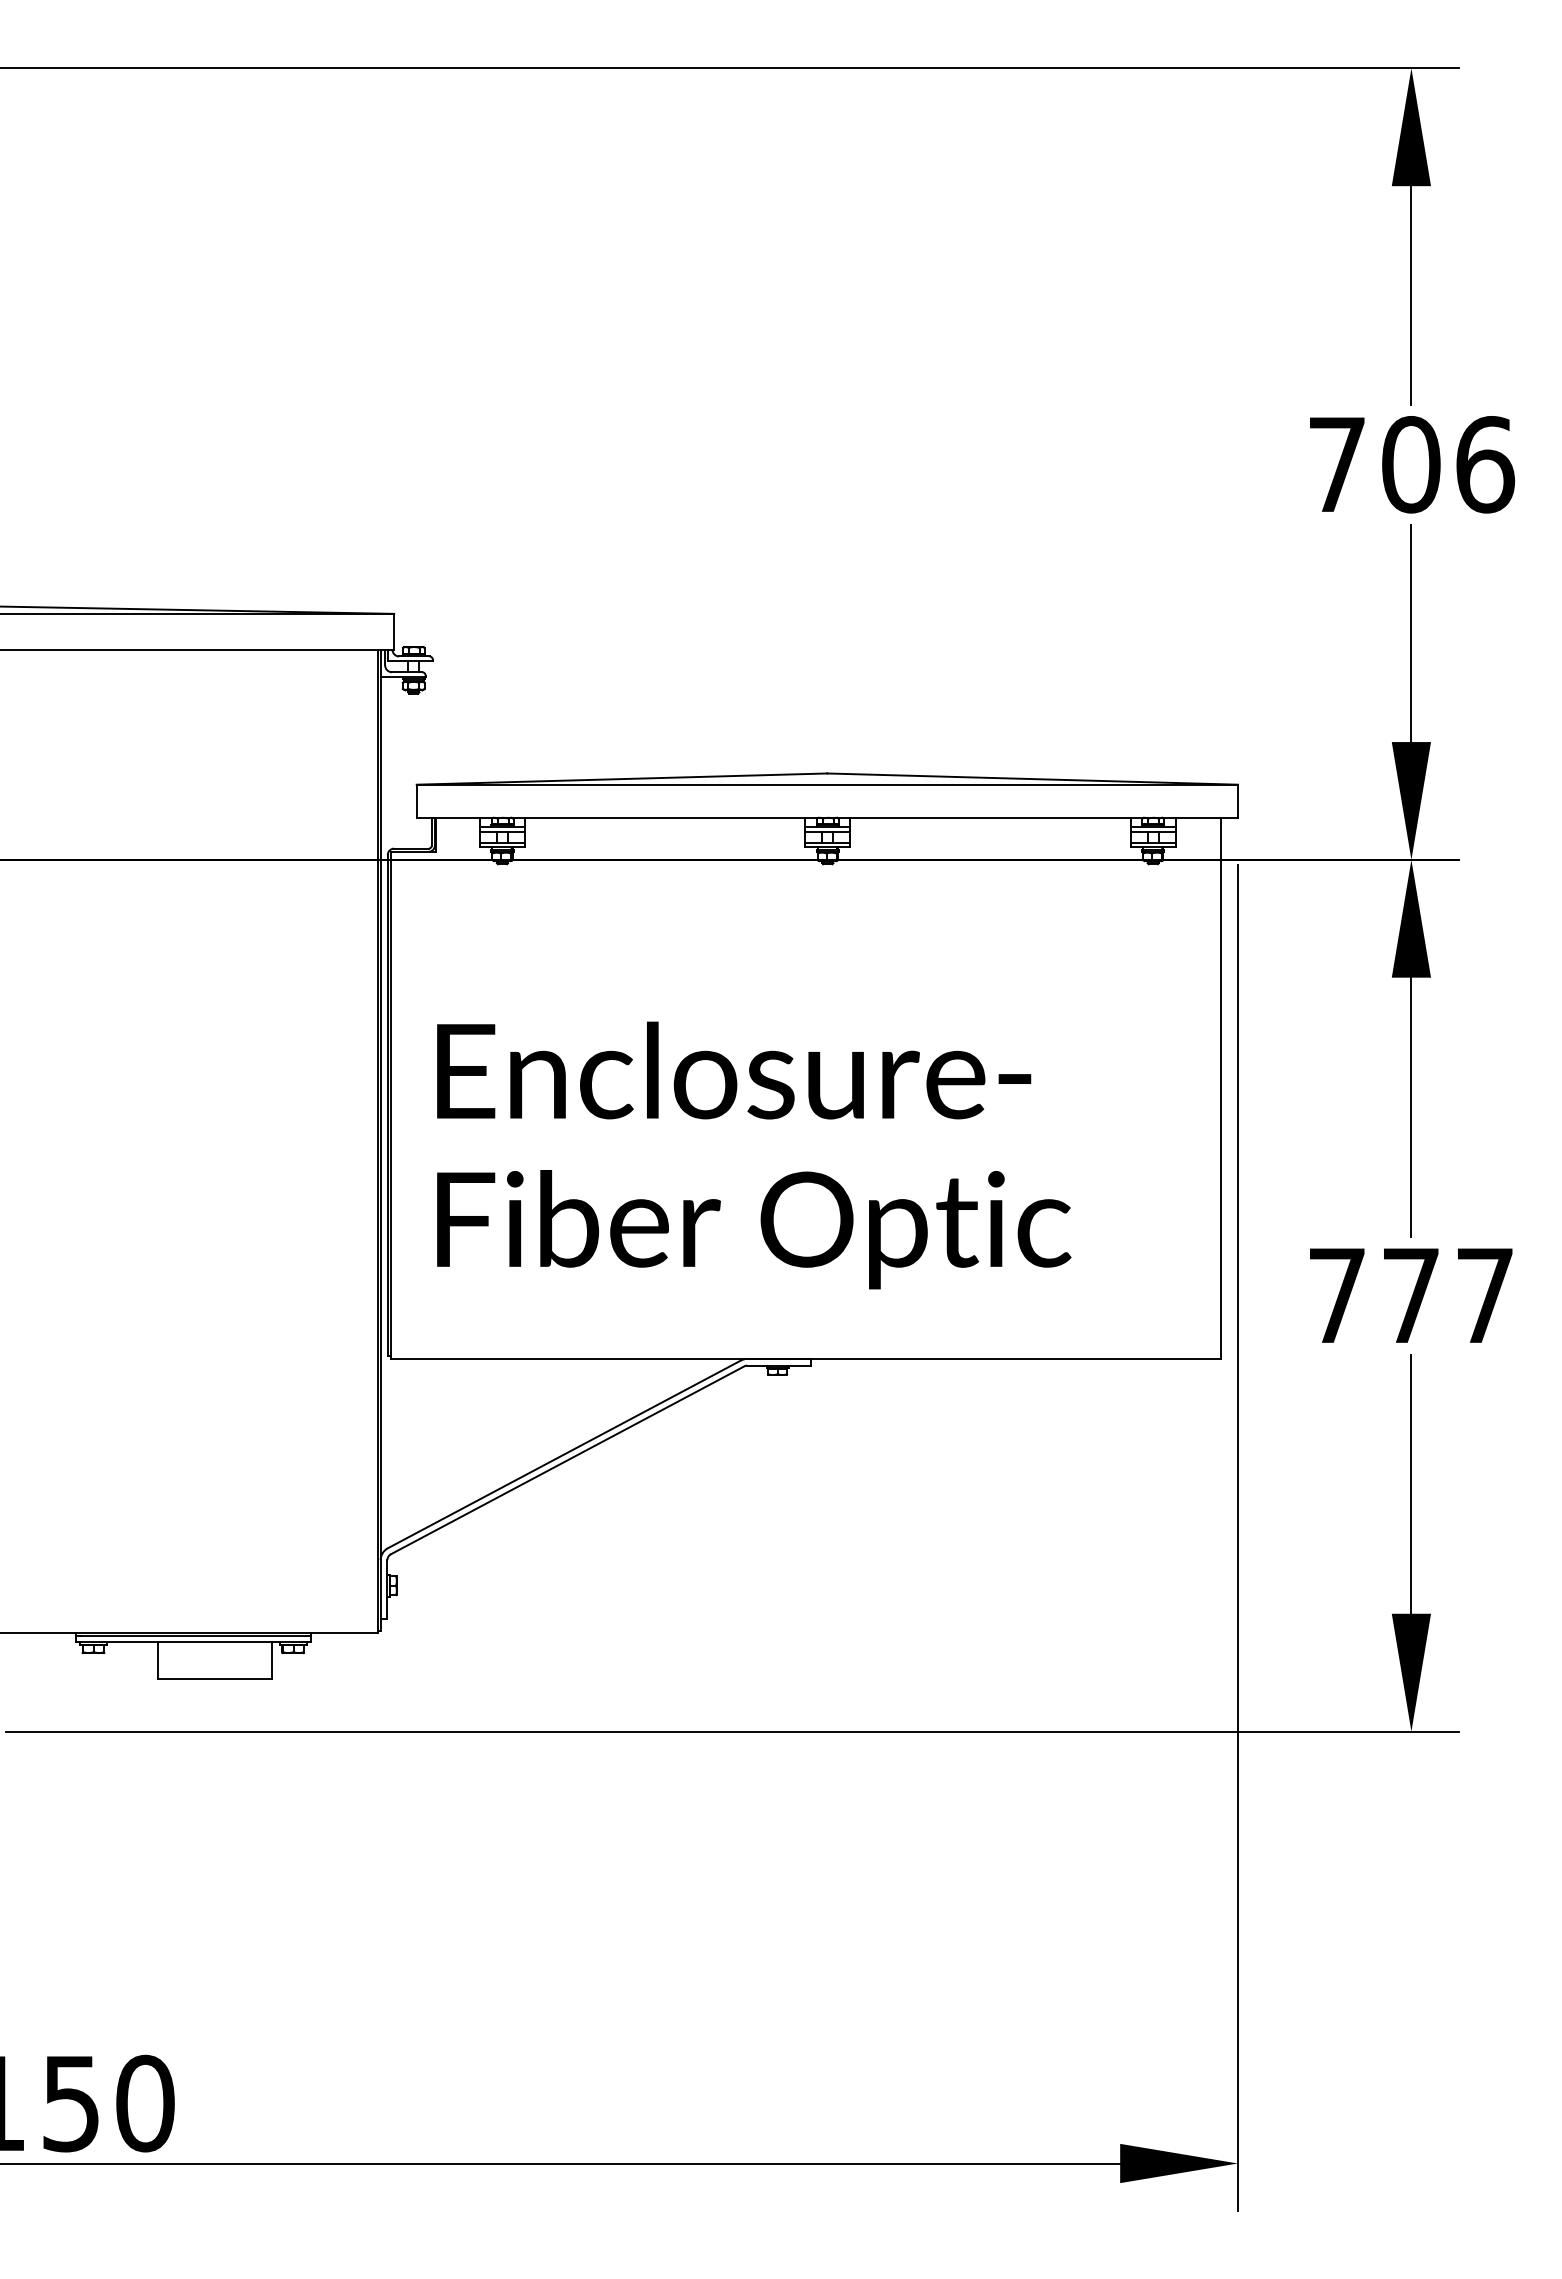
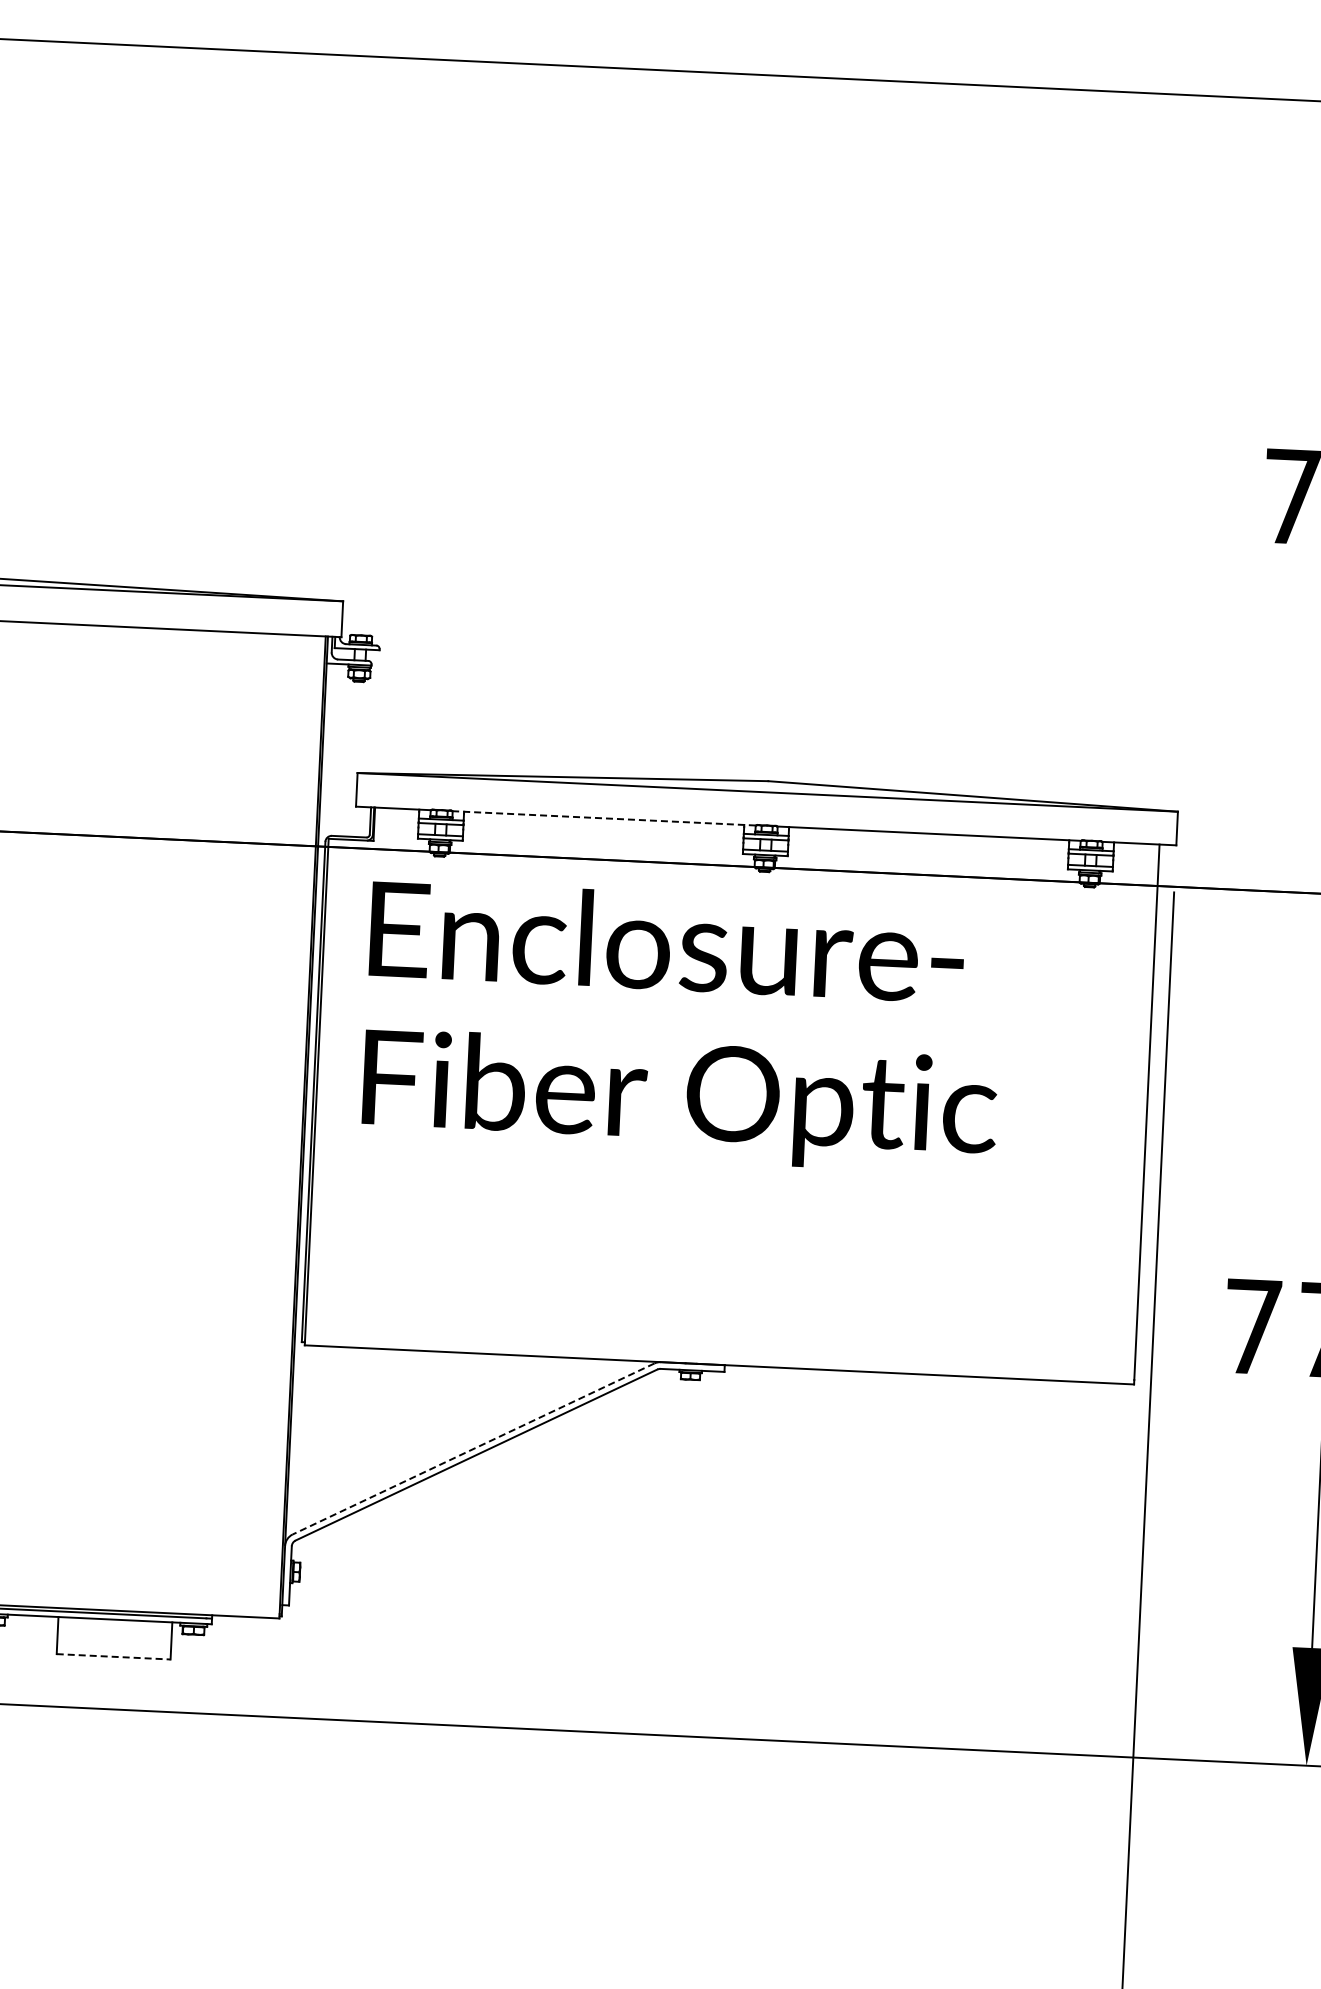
line: (665, 818) -> (604, 818), solid -> dashed
text: (754, 1155) -> (683, 1027), moved
line: (564, 1454) -> (473, 1449), solid -> dashed
line: (214, 1678) -> (113, 1656), solid -> dashed

